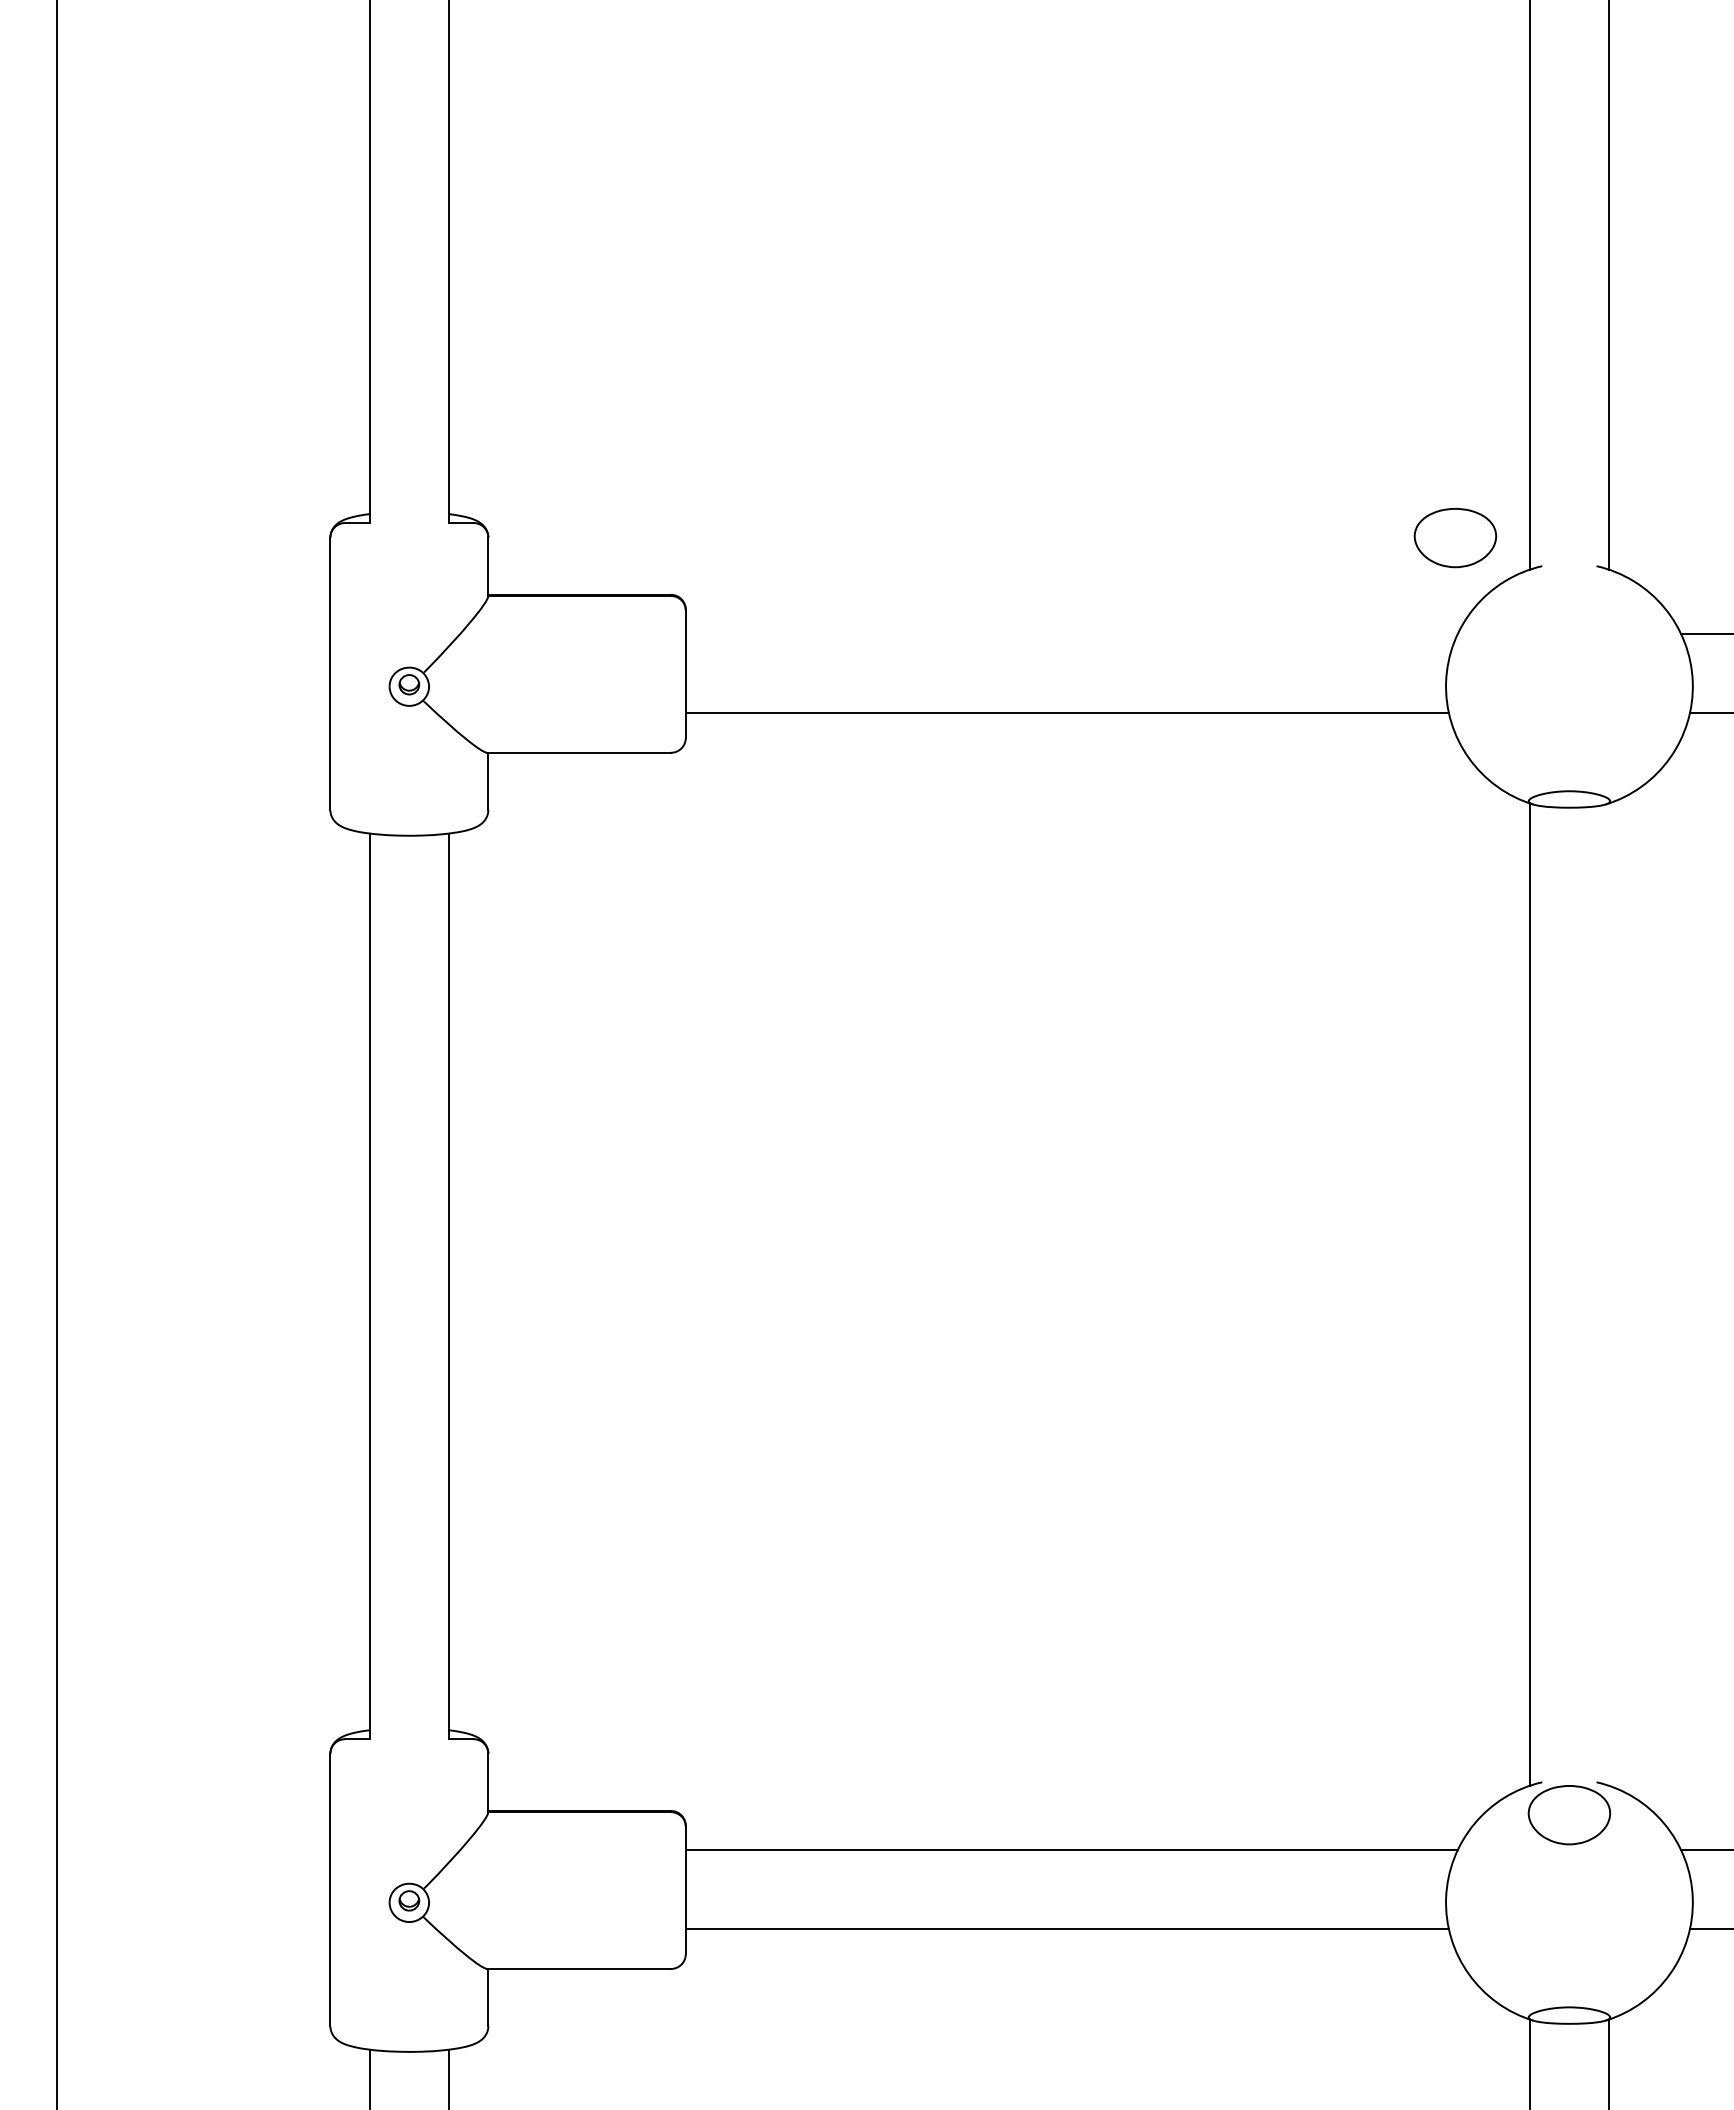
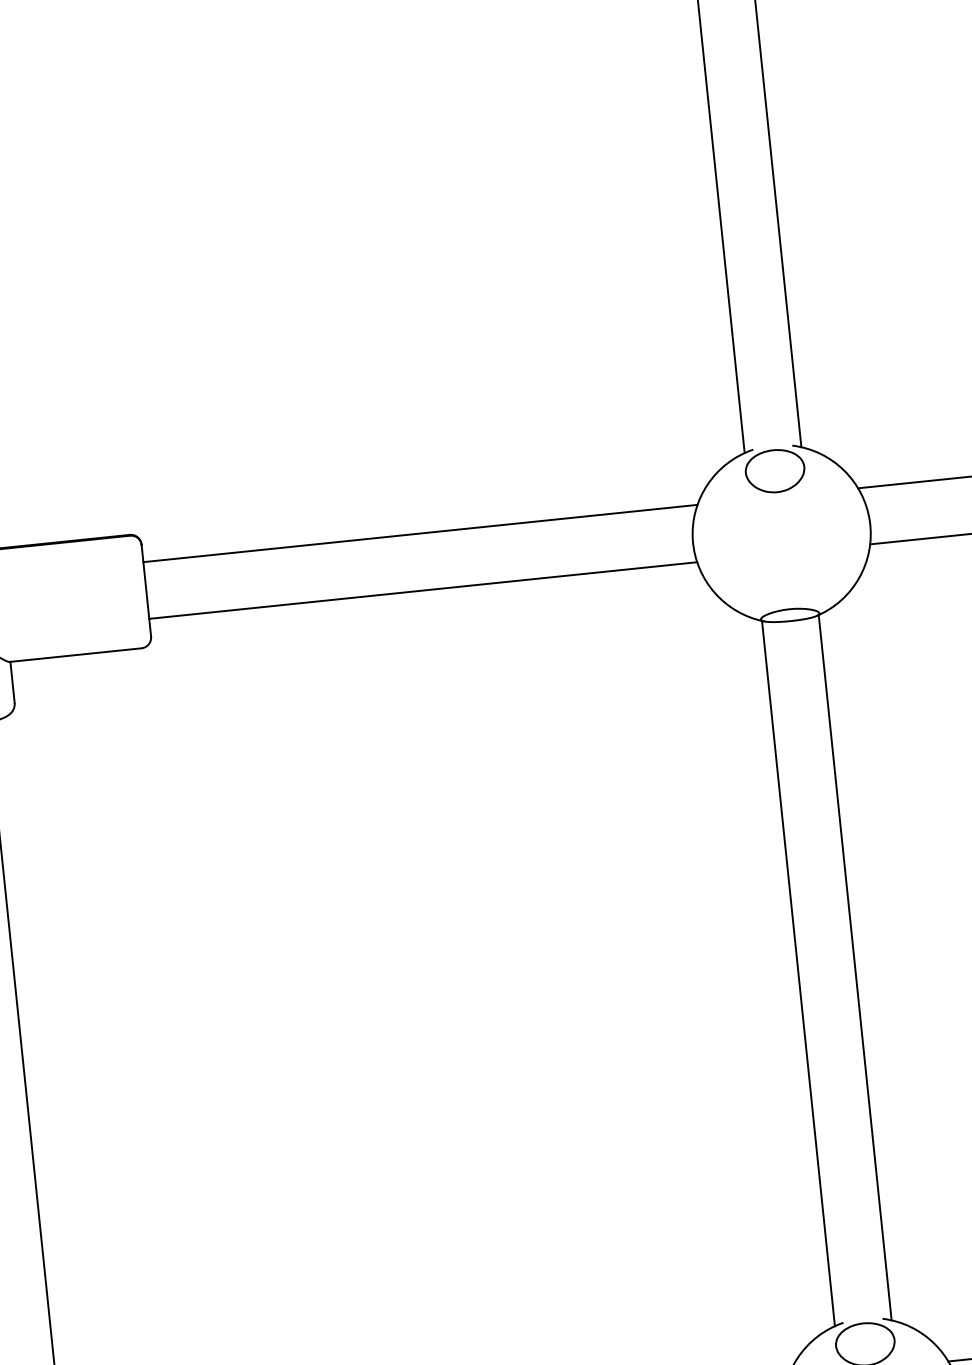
part: (1455, 538) -> (775, 471), moved
line: (1071, 634) -> (420, 533), added
line: (1608, 1294) -> (854, 967), added

